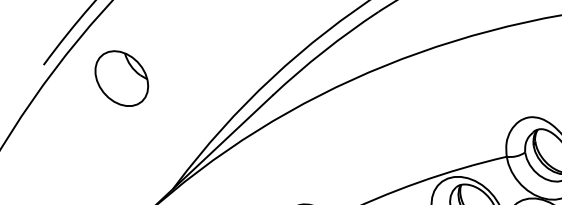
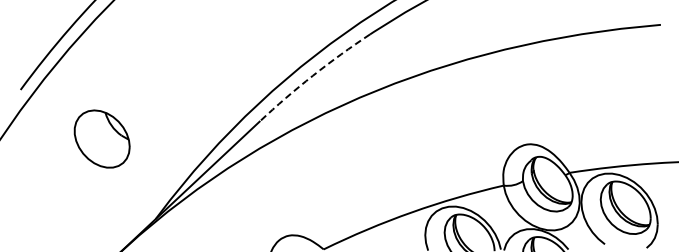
arc: (324, 51) -> (313, 75), solid -> dashed
part: (121, 78) -> (101, 138), moved

